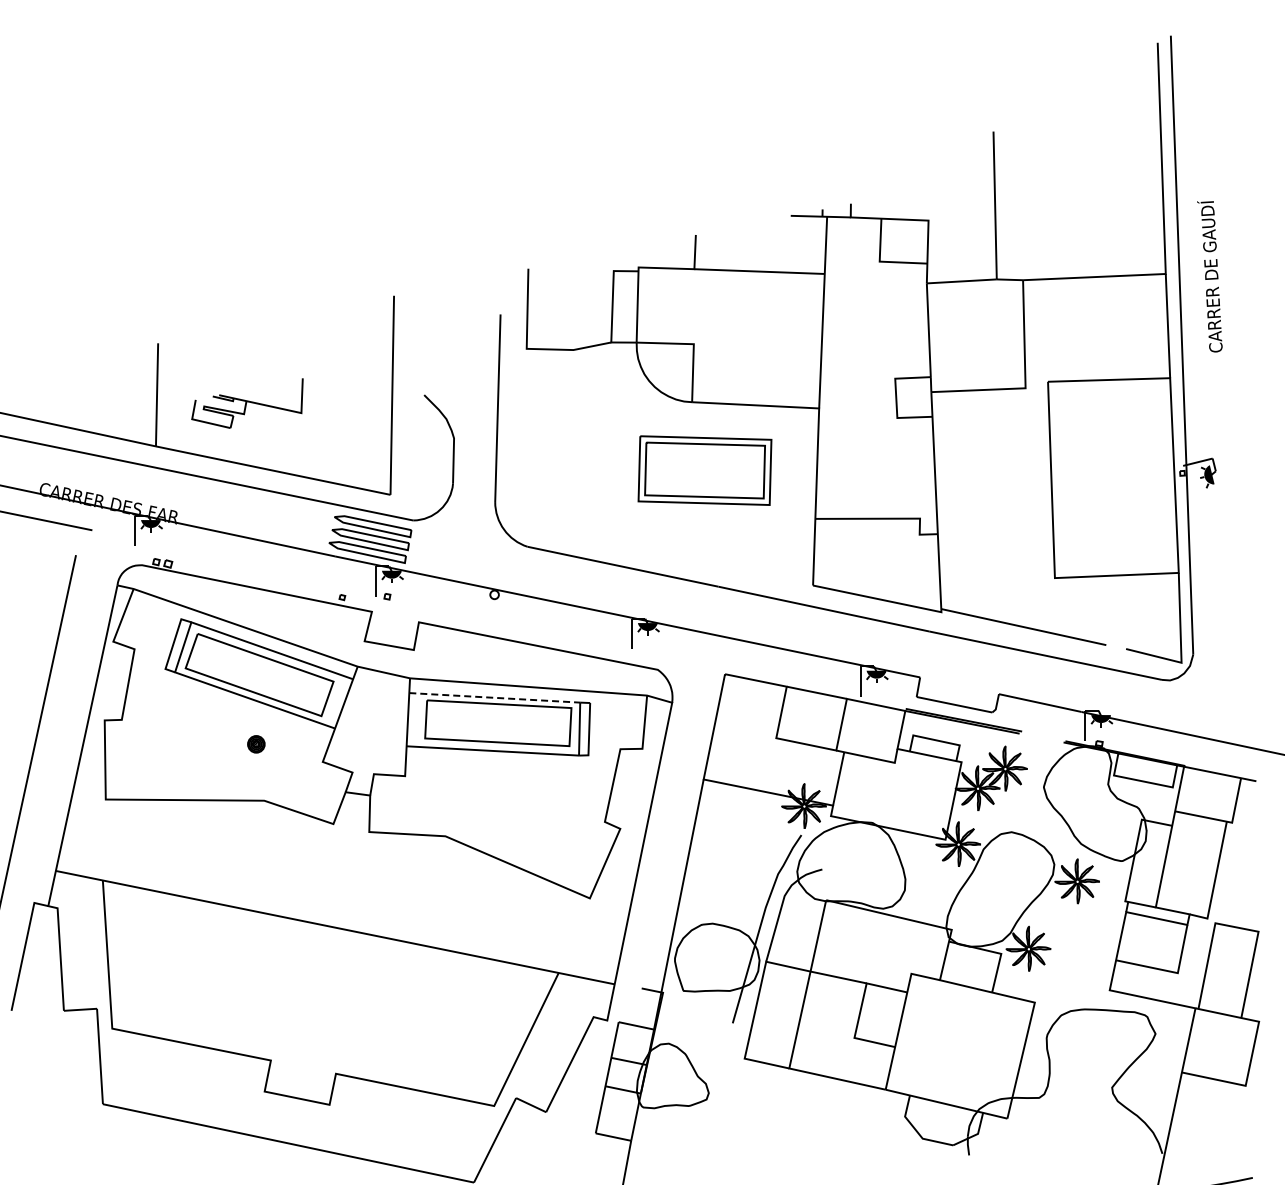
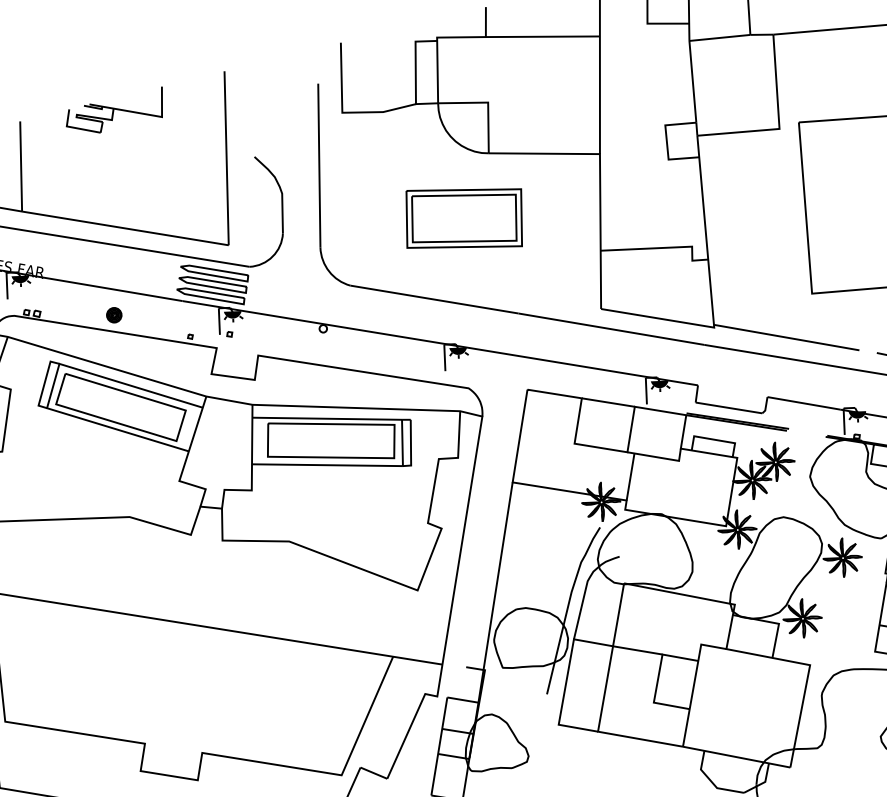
part: (247, 403) -> (114, 110), moved
part: (704, 470) -> (463, 218), moved
line: (494, 697) -> (326, 418), dashed -> solid
part: (256, 744) -> (114, 315), moved

